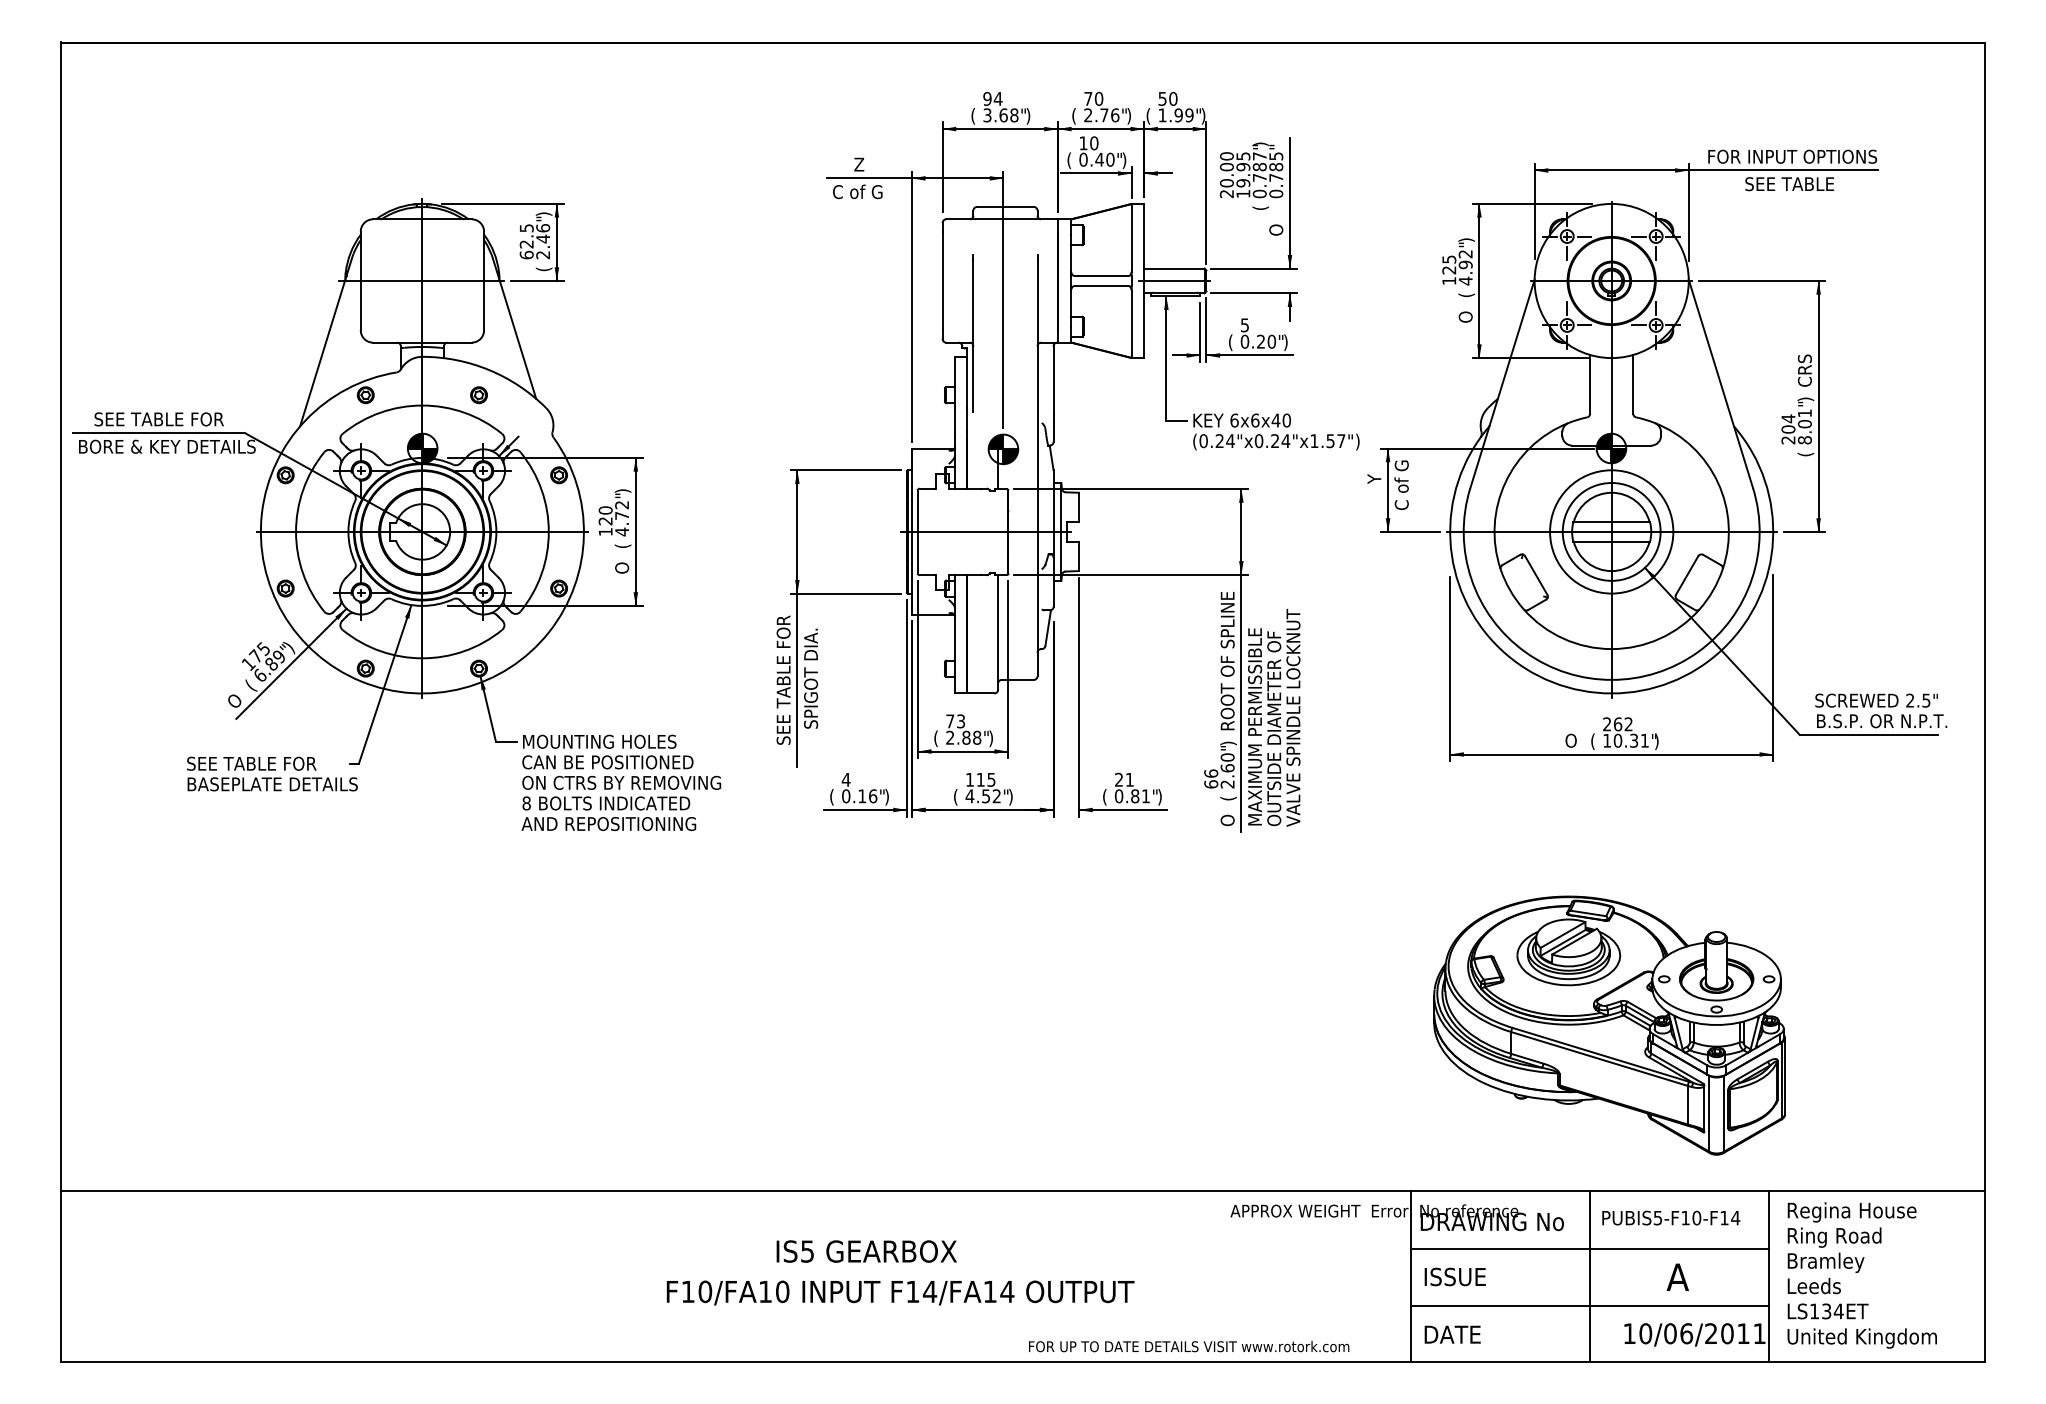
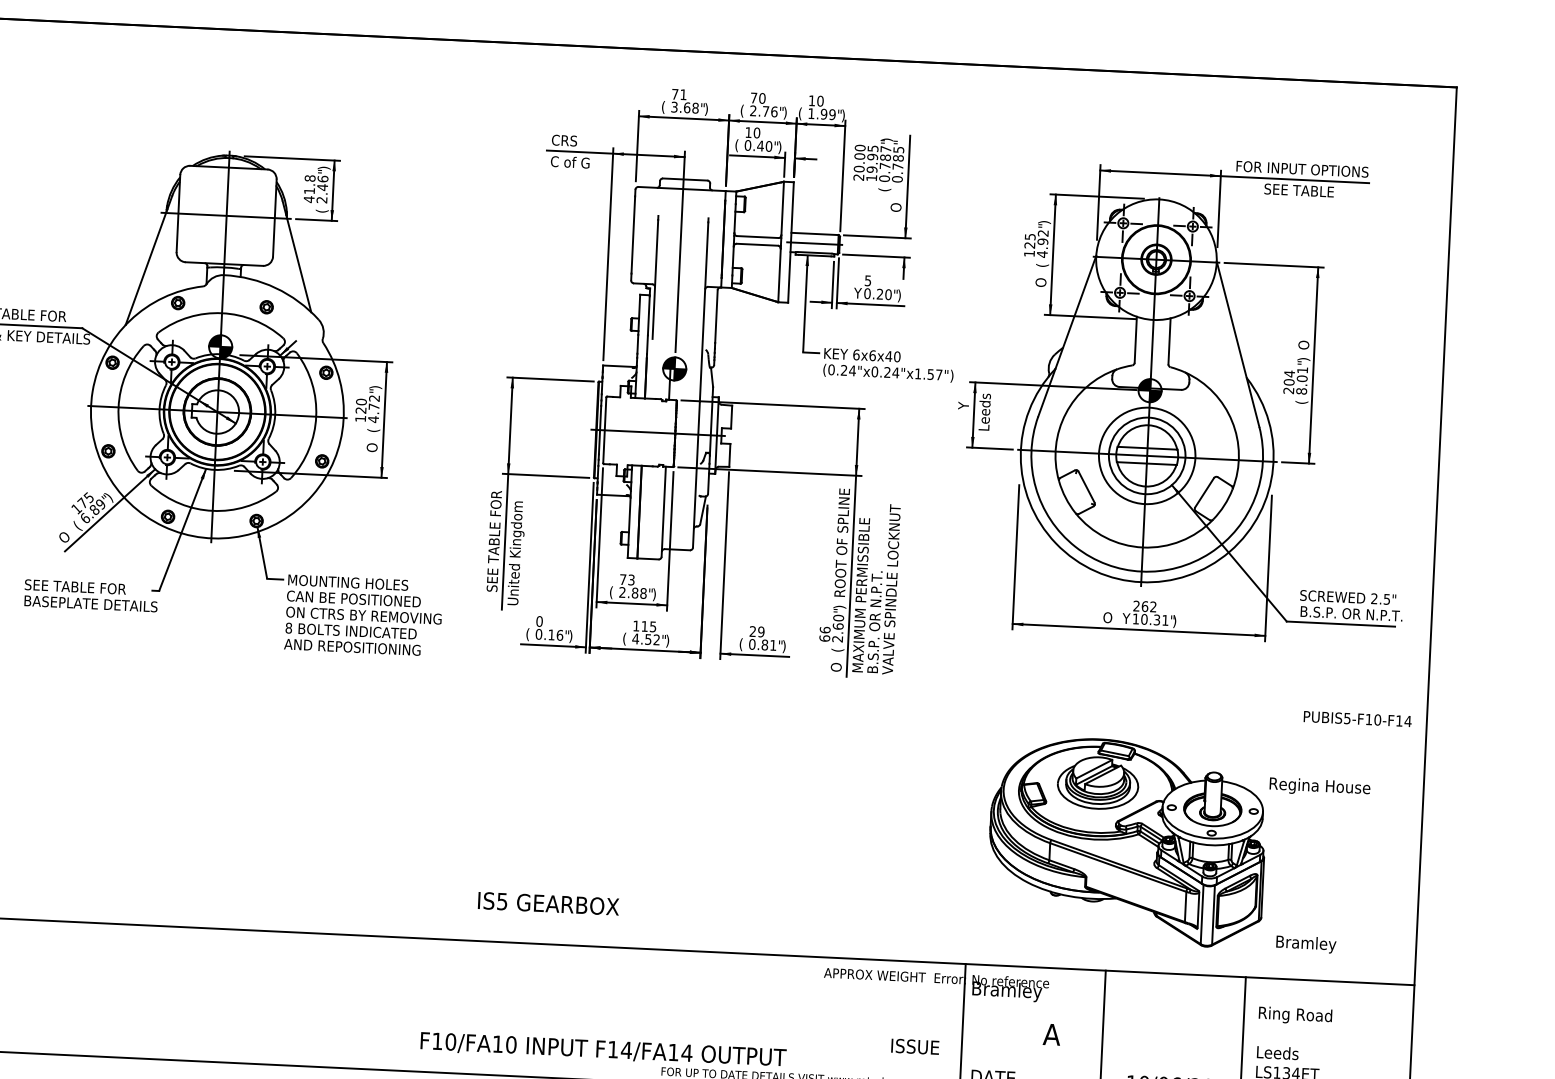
text: (992, 98) -> (679, 94), 94 -> 71
text: (1162, 98) -> (811, 100), 50 -> 10
text: (849, 164) -> (564, 140), Z -> CRS
text: (526, 241) -> (309, 188), 62.5 -> 41.8
text: (1232, 342) -> (857, 293), ( -> Y
text: (1804, 366) -> (1304, 333), CRS -> O
text: (1401, 484) -> (984, 411), C of G -> Leeds
text: (812, 693) -> (516, 552), SPIGOT DIA. -> United Kingdom
text: (1274, 728) -> (876, 597), OUTSIDE DIAMETER OF -> B.S.P. OR N.P.T.
text: (1594, 741) -> (1126, 619), ( -> Y
text: (845, 779) -> (539, 621), 4 -> 0
text: (1129, 779) -> (761, 631), 21 -> 29
text: (1851, 1212) -> (1319, 787), moved
text: (1671, 1217) -> (1357, 718), moved
text: (1493, 1223) -> (1029, 992), DRAWING No -> Bramley
line: (1589, 1248) -> (1103, 1015), removed
text: (866, 1251) -> (548, 903), moved
text: (1825, 1262) -> (1305, 944), moved
text: (1454, 1276) -> (914, 1046), moved
text: (1677, 1276) -> (1051, 1034), moved
text: (900, 1292) -> (603, 1049), moved
line: (1589, 1306) -> (1101, 1060), removed

